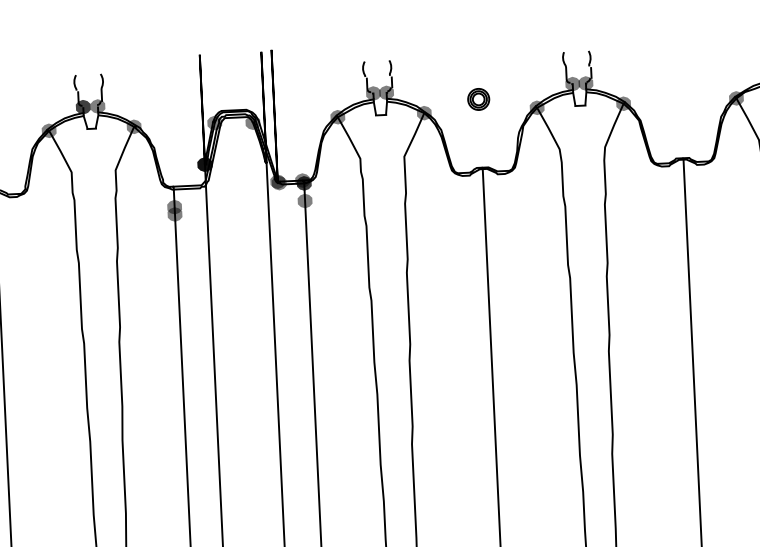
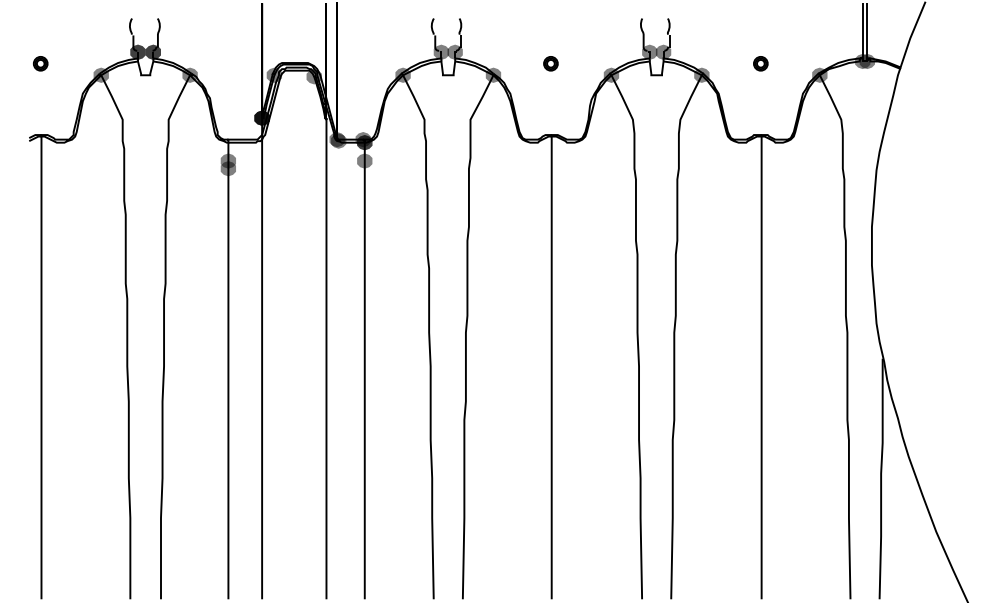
part: (679, 89) -> (760, 63), added
part: (478, 99) -> (550, 63), size x0.62
fill: (98, 105) -> (153, 51), added

